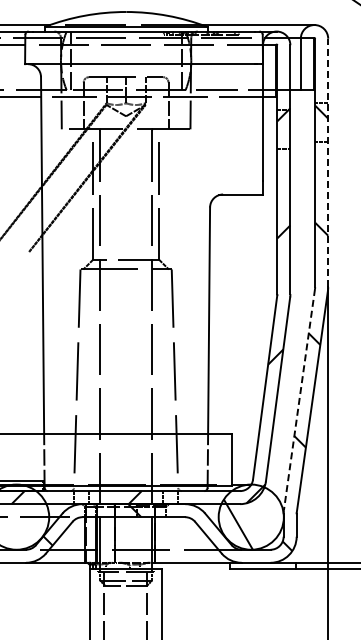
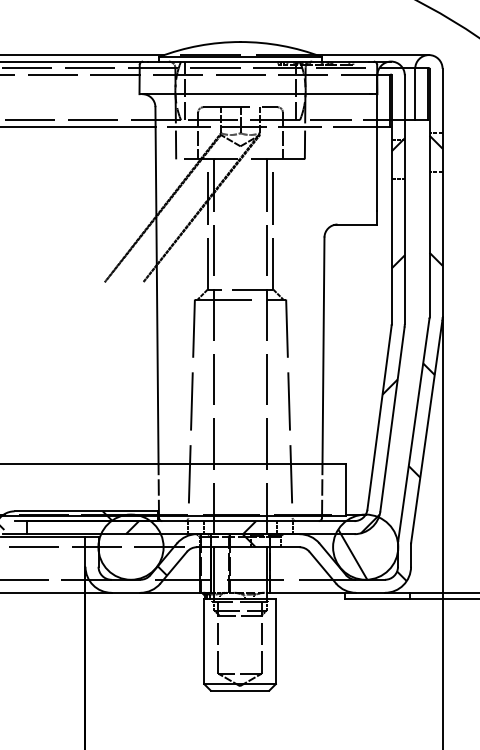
line: (328, 162) -> (442, 192), dashed -> solid
line: (299, 399) -> (413, 429), dashed -> solid

